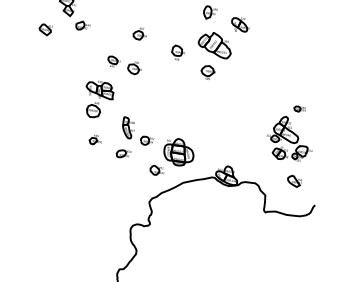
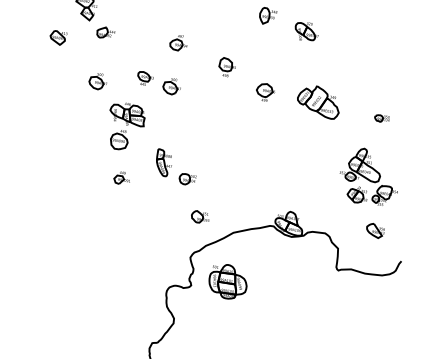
part: (214, 45) -> (317, 102), moved
part: (76, 64) -> (97, 82), added
part: (299, 108) -> (381, 117), moved
part: (178, 152) -> (227, 282), moved
part: (123, 153) -> (157, 195), removed

